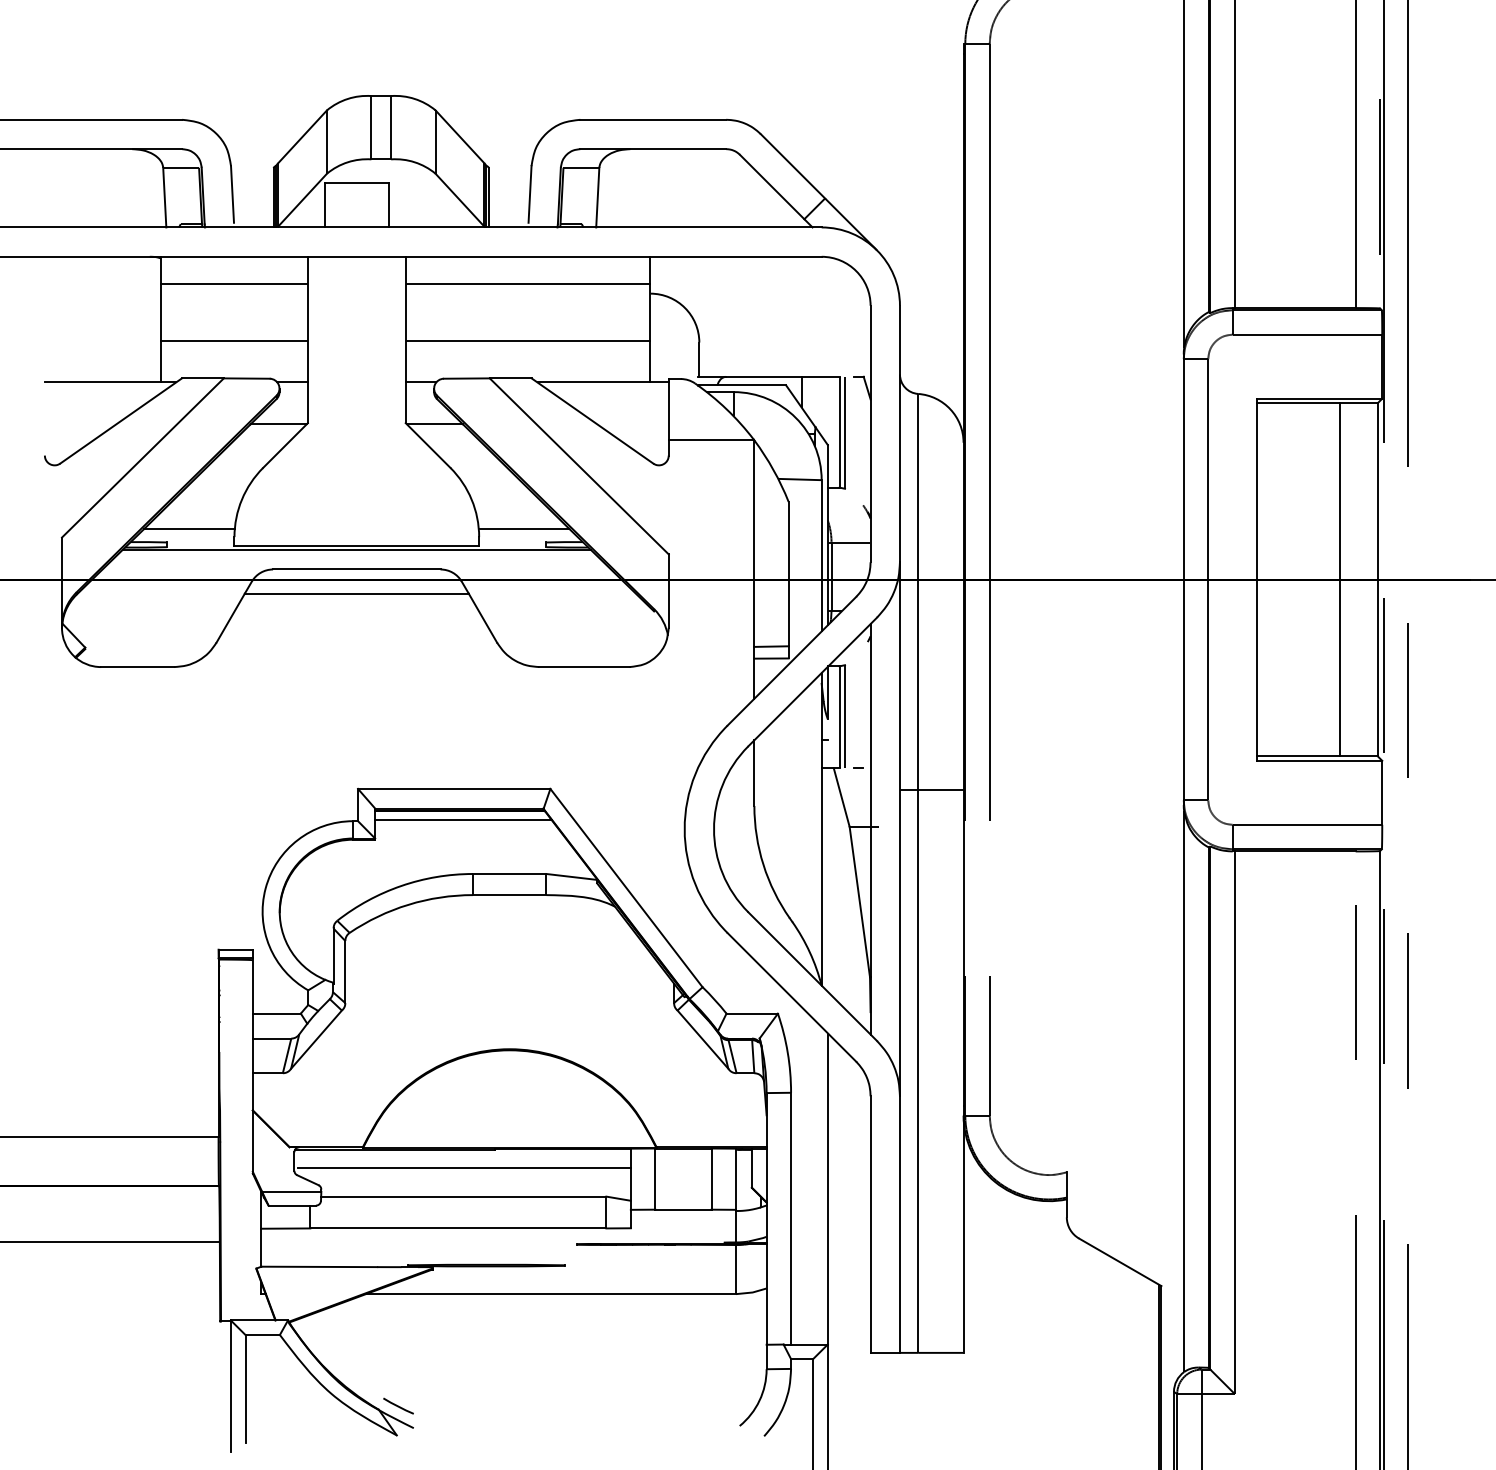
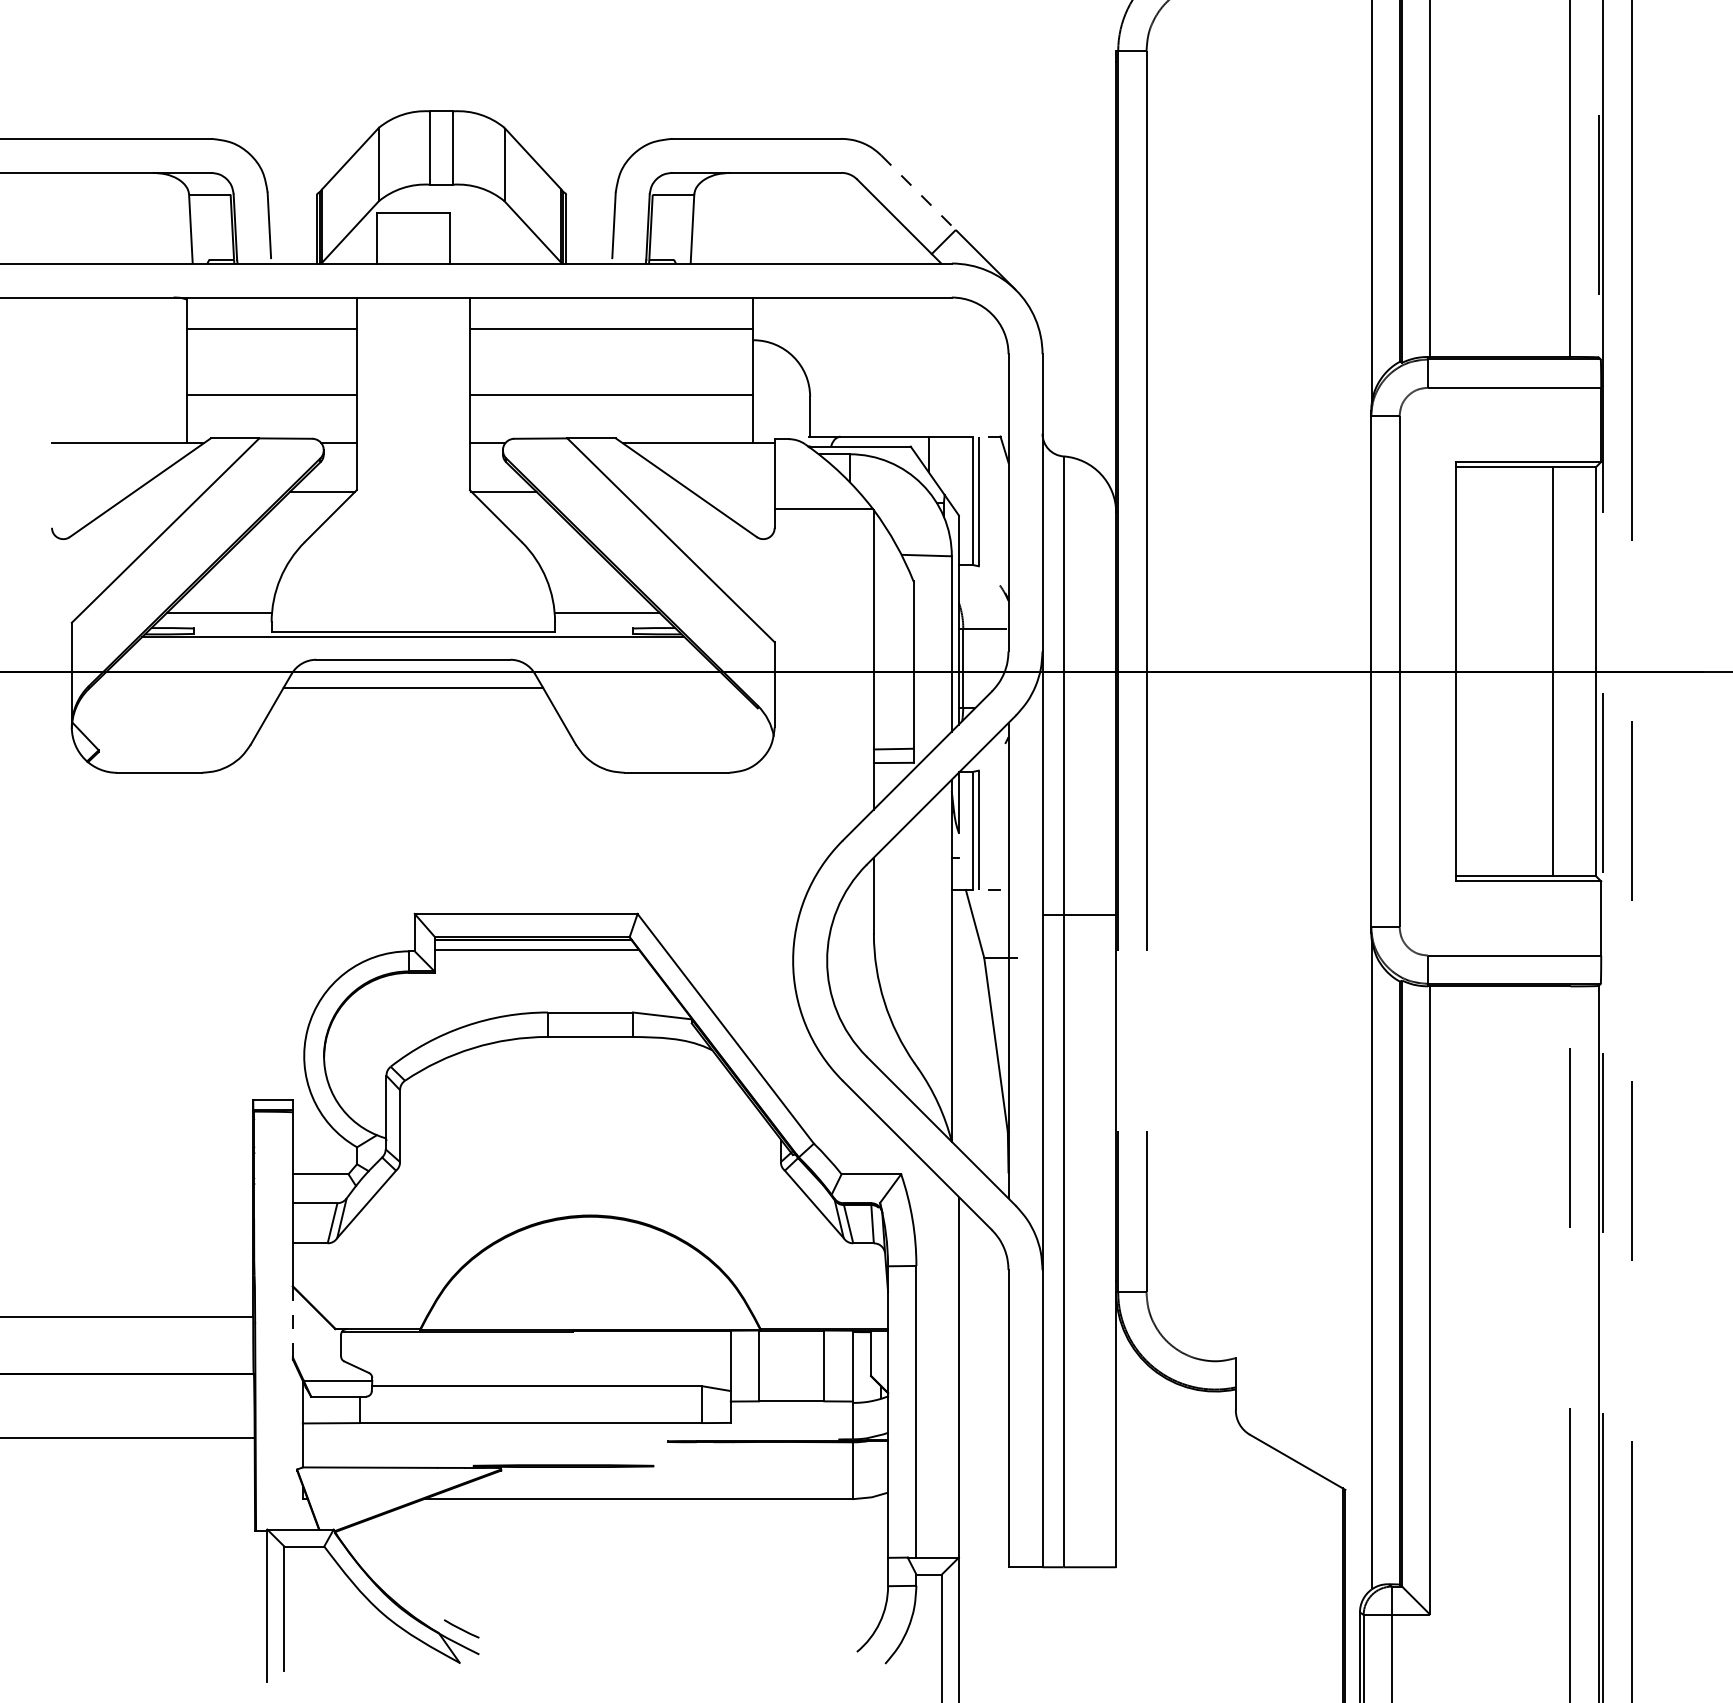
line: (793, 166) -> (919, 192), solid -> dashed
line: (252, 1141) -> (292, 1322), solid -> dashed
line: (463, 1168) -> (536, 1353), removed

